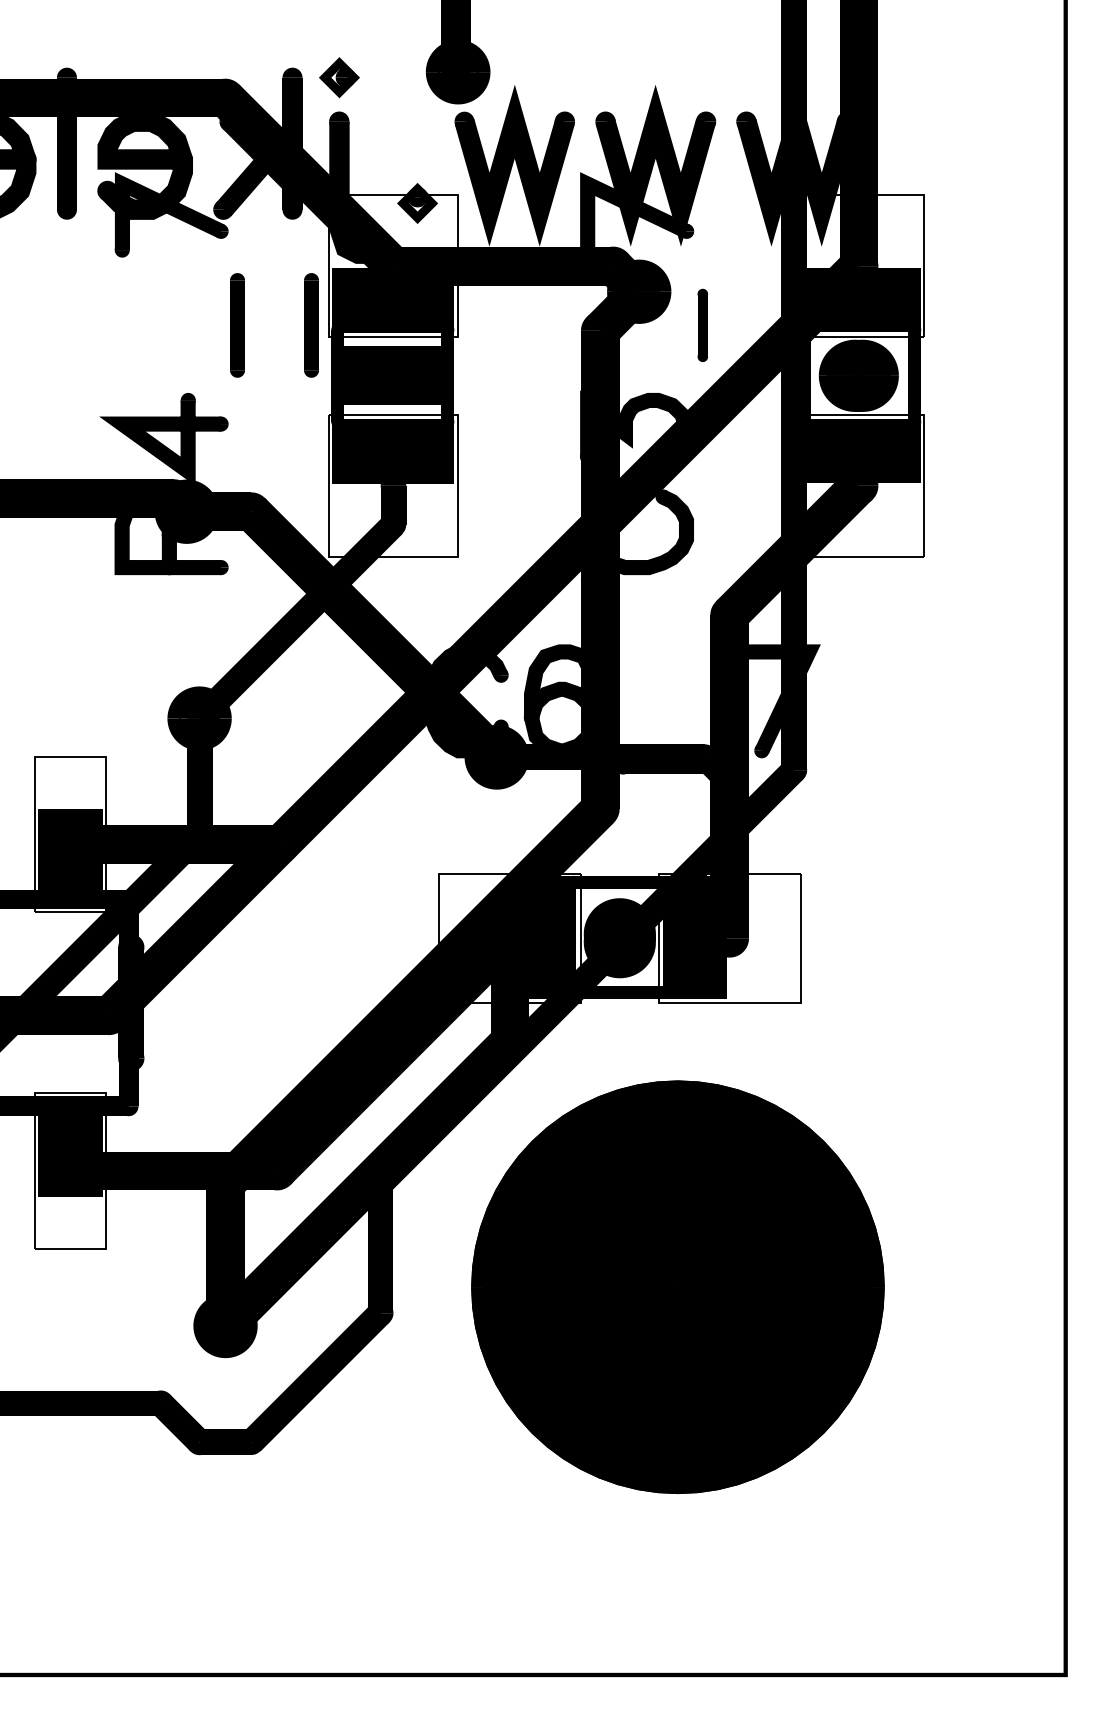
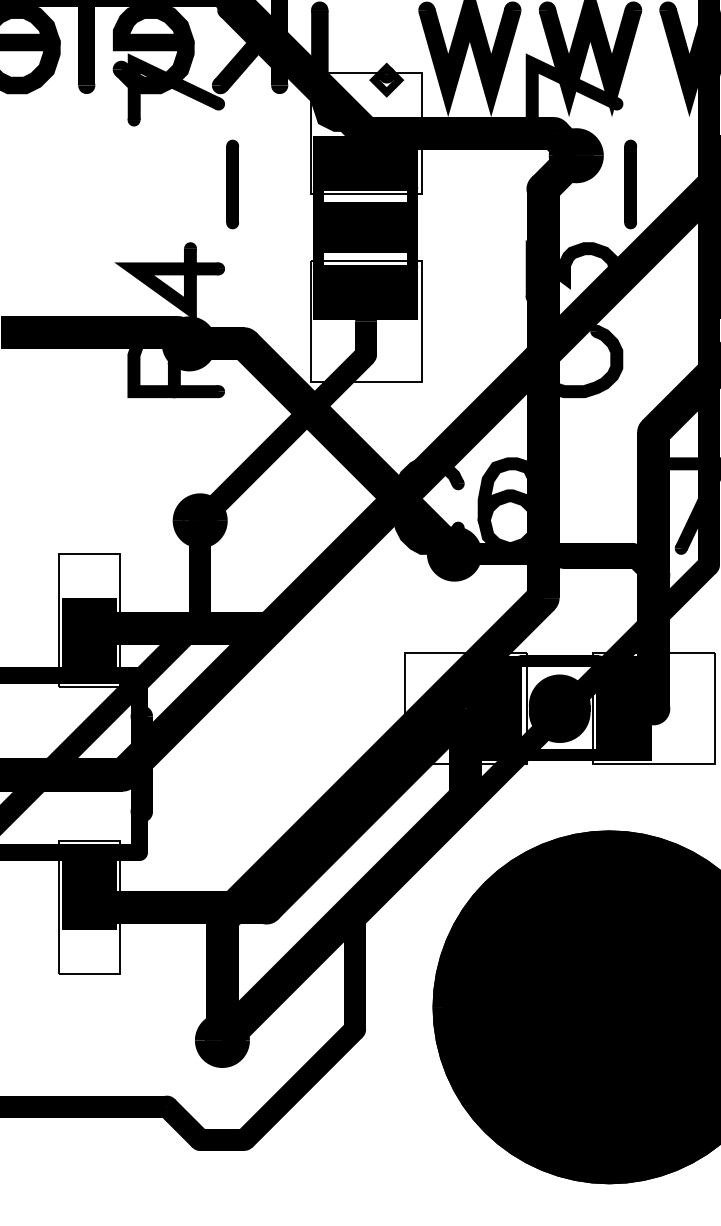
part: (311, 325) -> (295, 184), removed
part: (702, 325) -> (630, 184), size x1.43

